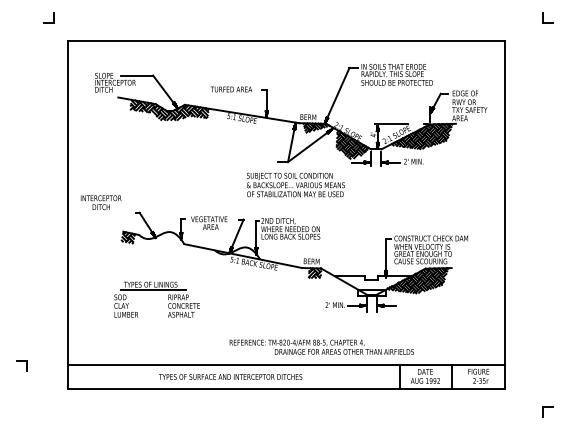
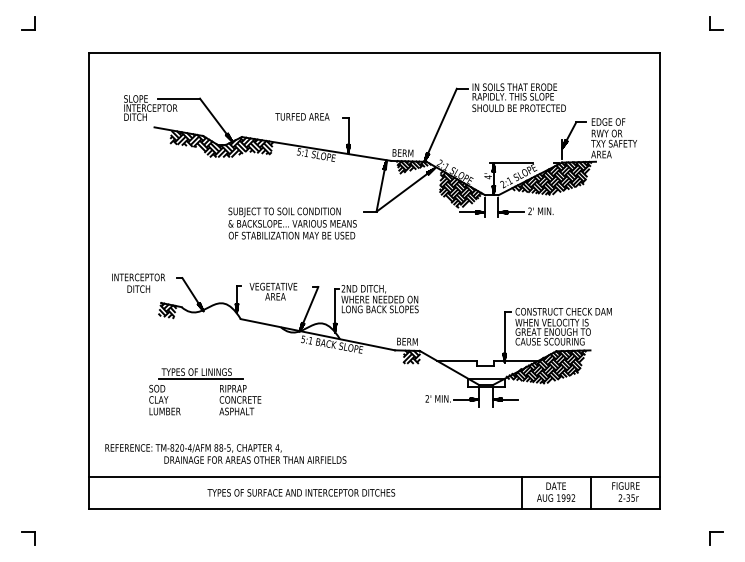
part: (48, 17) -> (27, 22), moved
text: (295, 184) -> (292, 222), moved
text: (100, 202) -> (137, 282), moved
text: (321, 346) -> (225, 452), moved
part: (21, 365) -> (27, 537), moved

